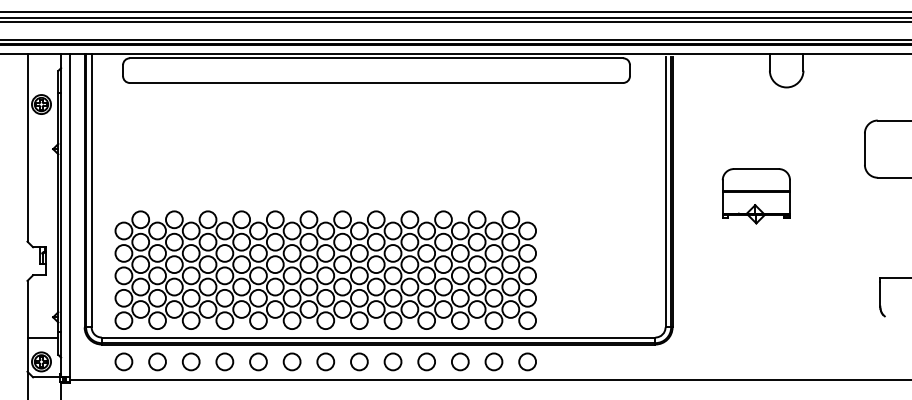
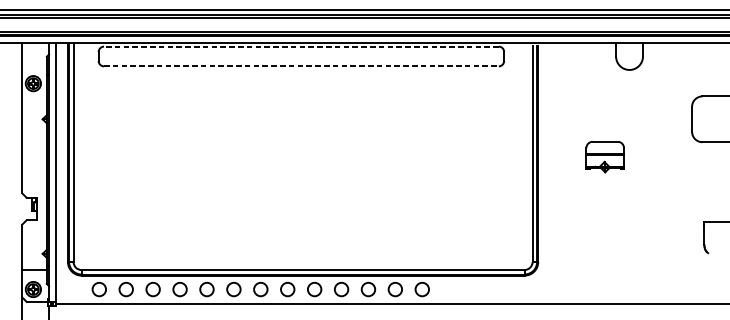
line: (376, 58) -> (301, 46), solid -> dashed
line: (376, 82) -> (301, 66), solid -> dashed
part: (755, 196) -> (604, 157), size x0.7
part: (325, 269) -> (260, 215), removed

